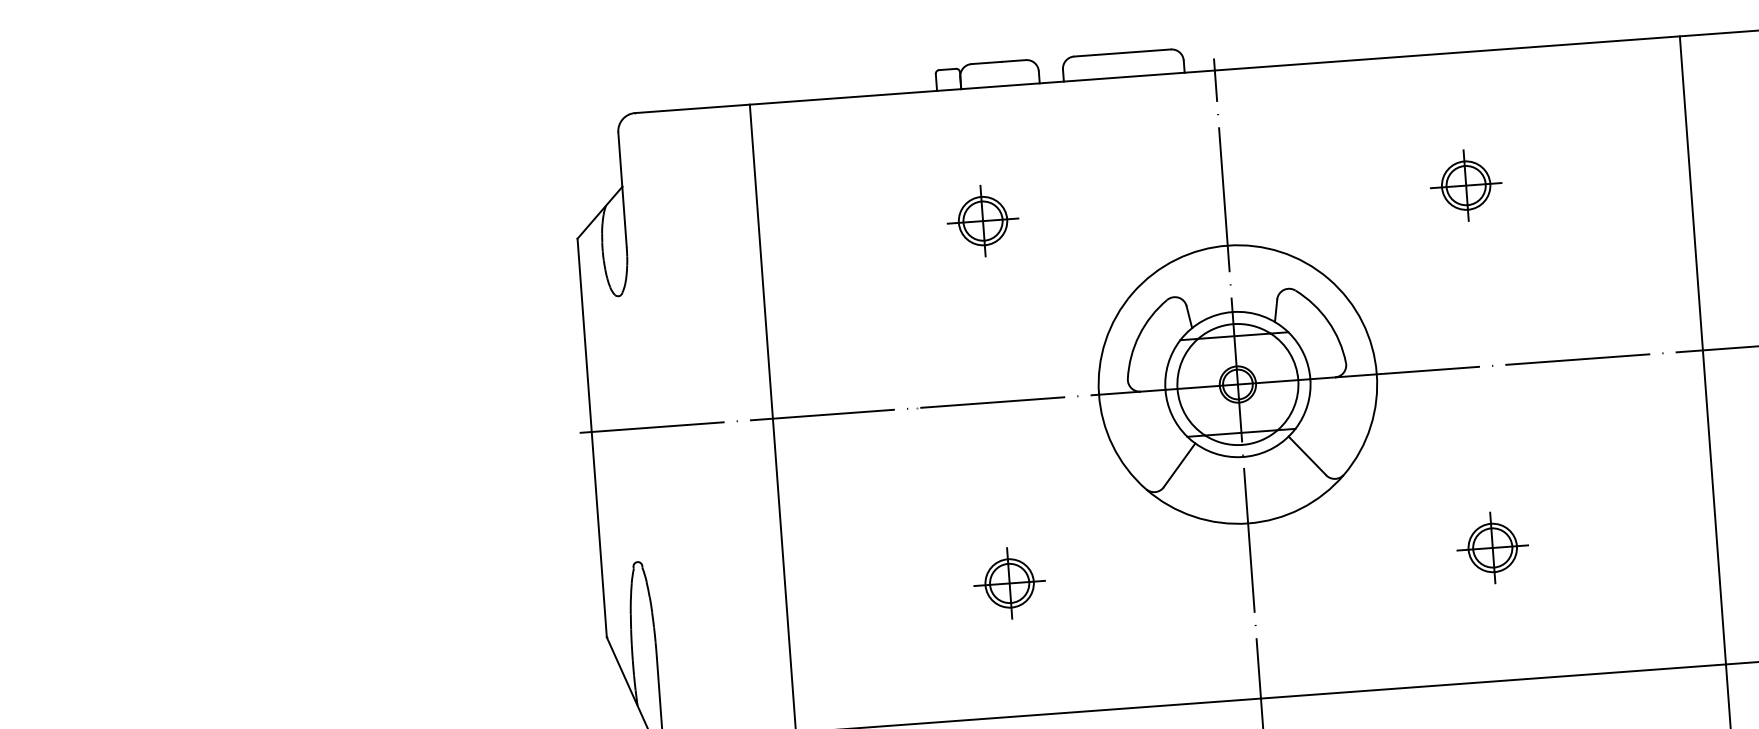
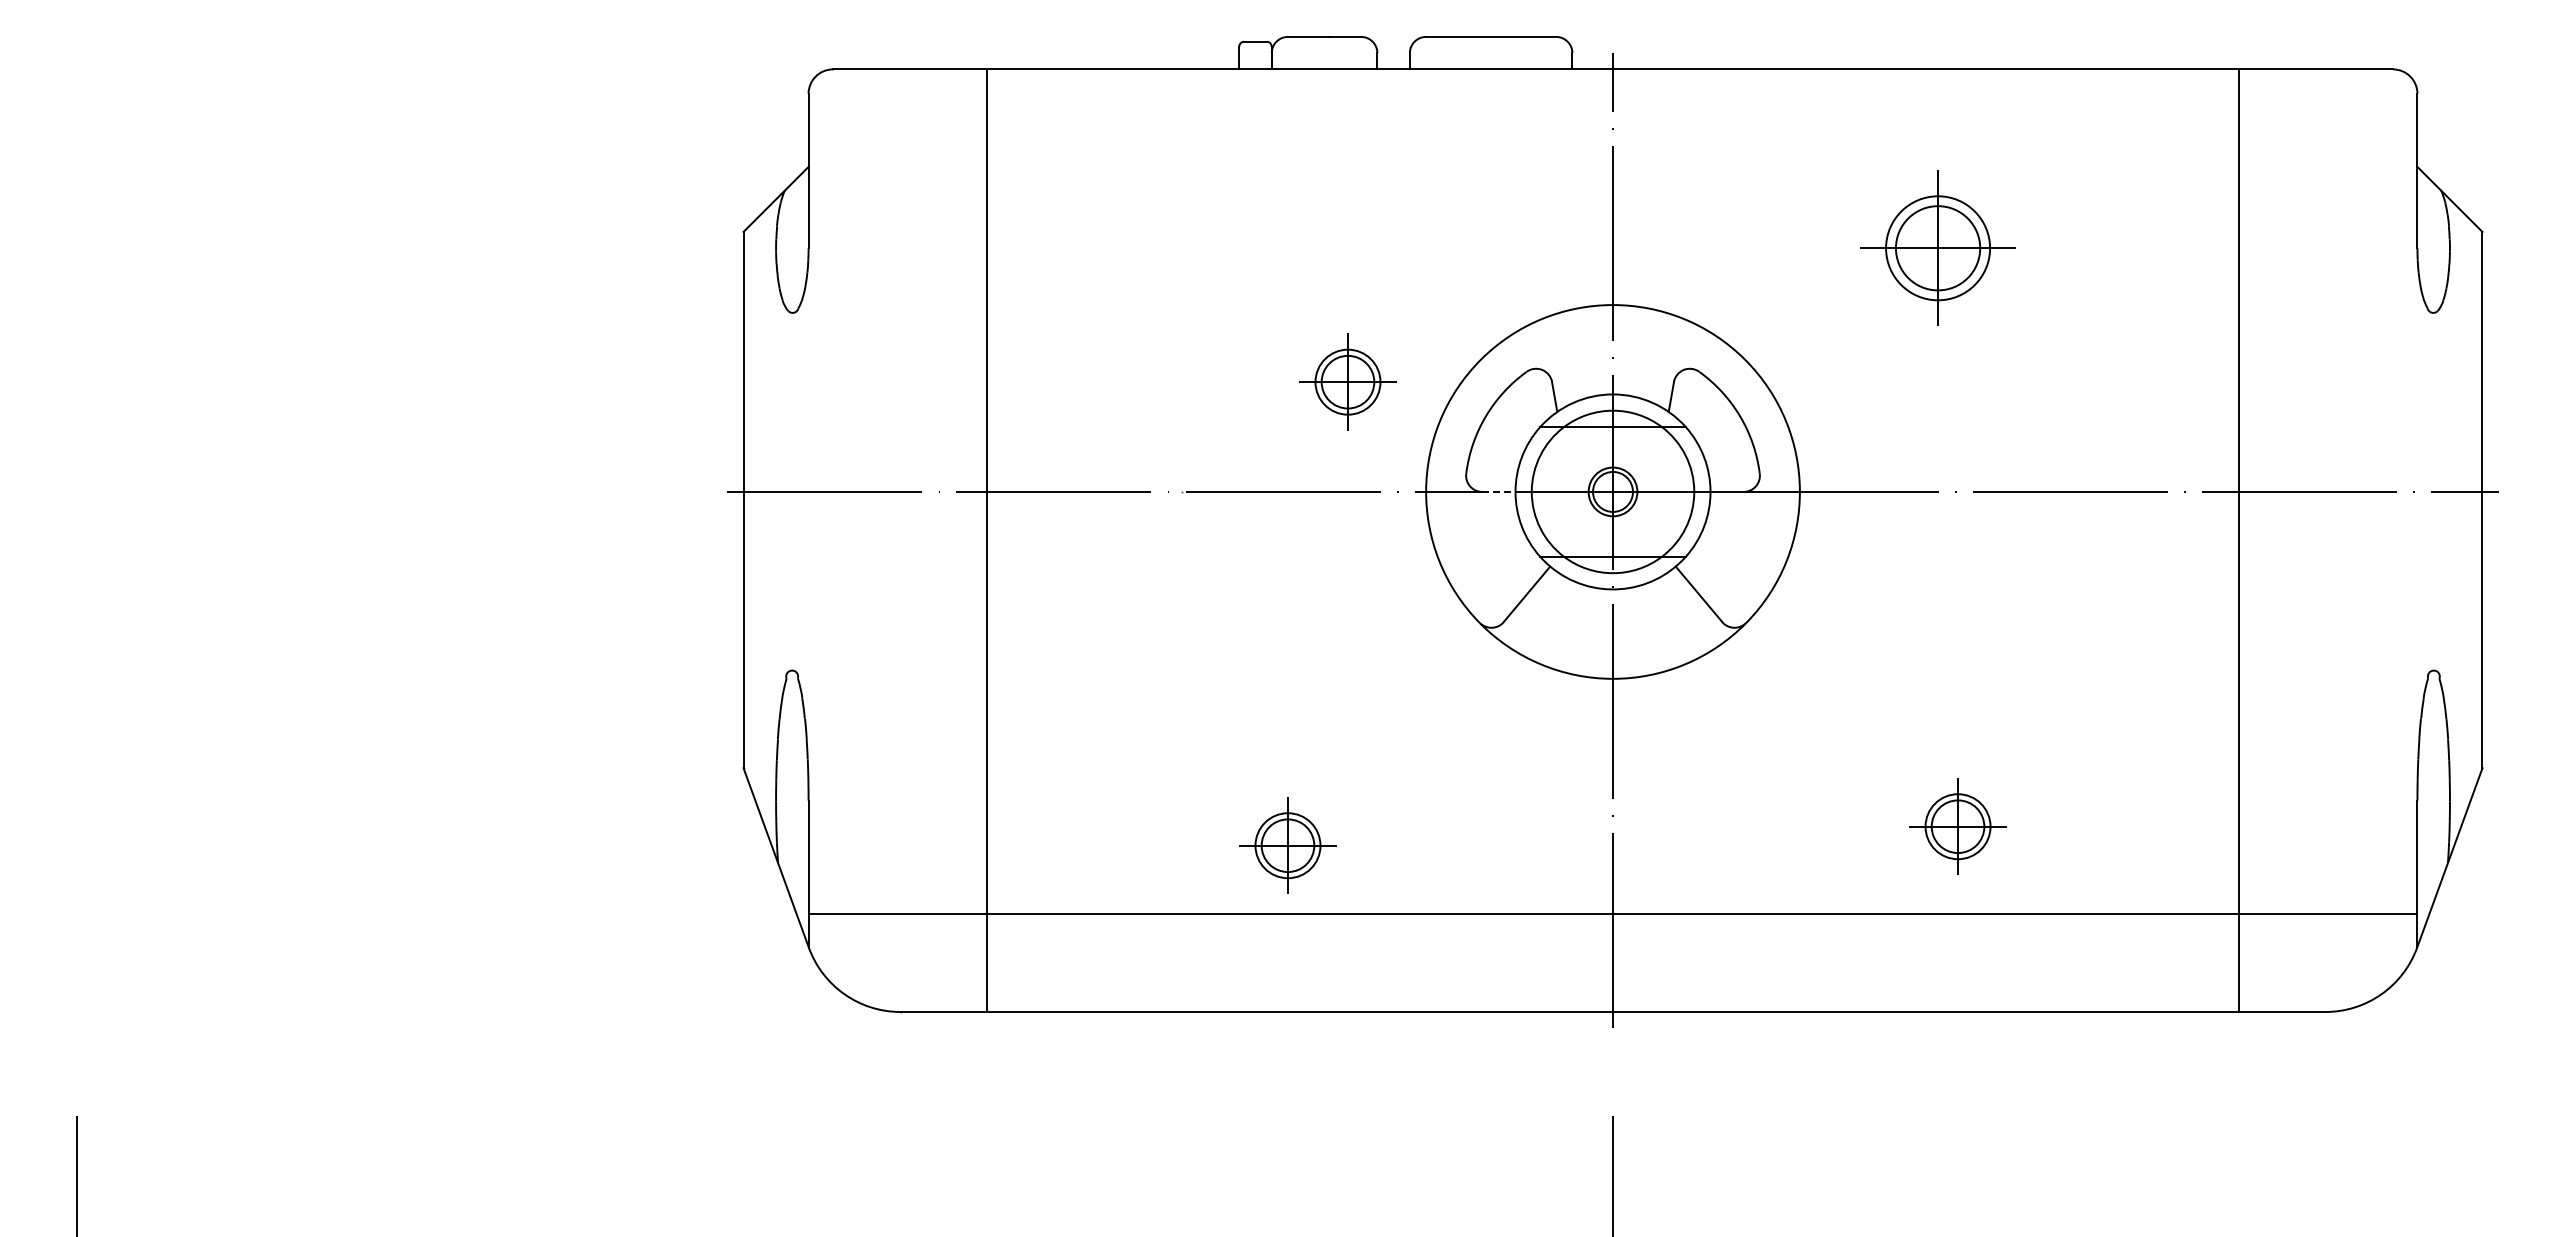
part: (1465, 185) -> (1937, 247), size x1.6
part: (982, 220) -> (1347, 381), moved
line: (1152, 390) -> (1498, 491), solid -> dashed
part: (1492, 547) -> (1957, 826), moved
part: (1009, 583) -> (1287, 845), moved

